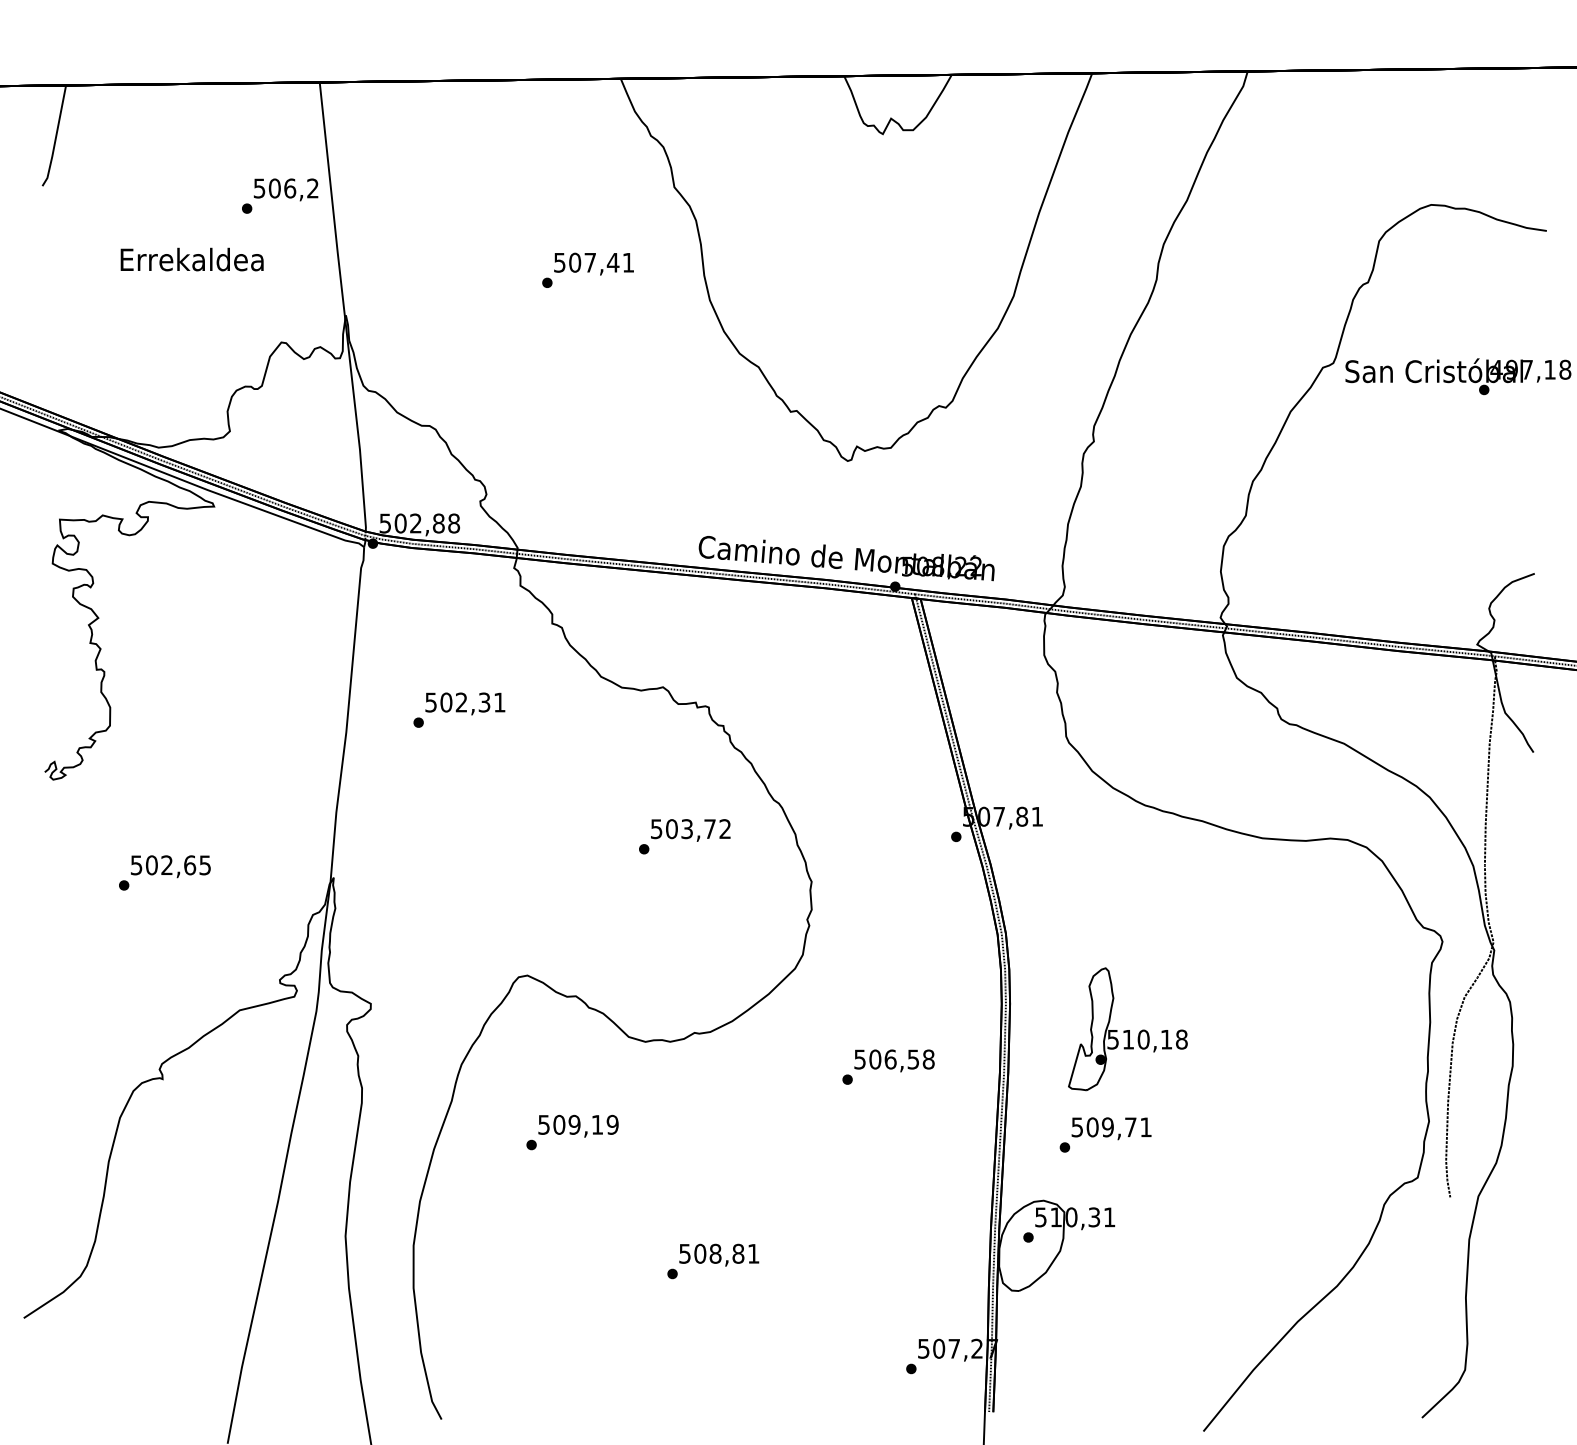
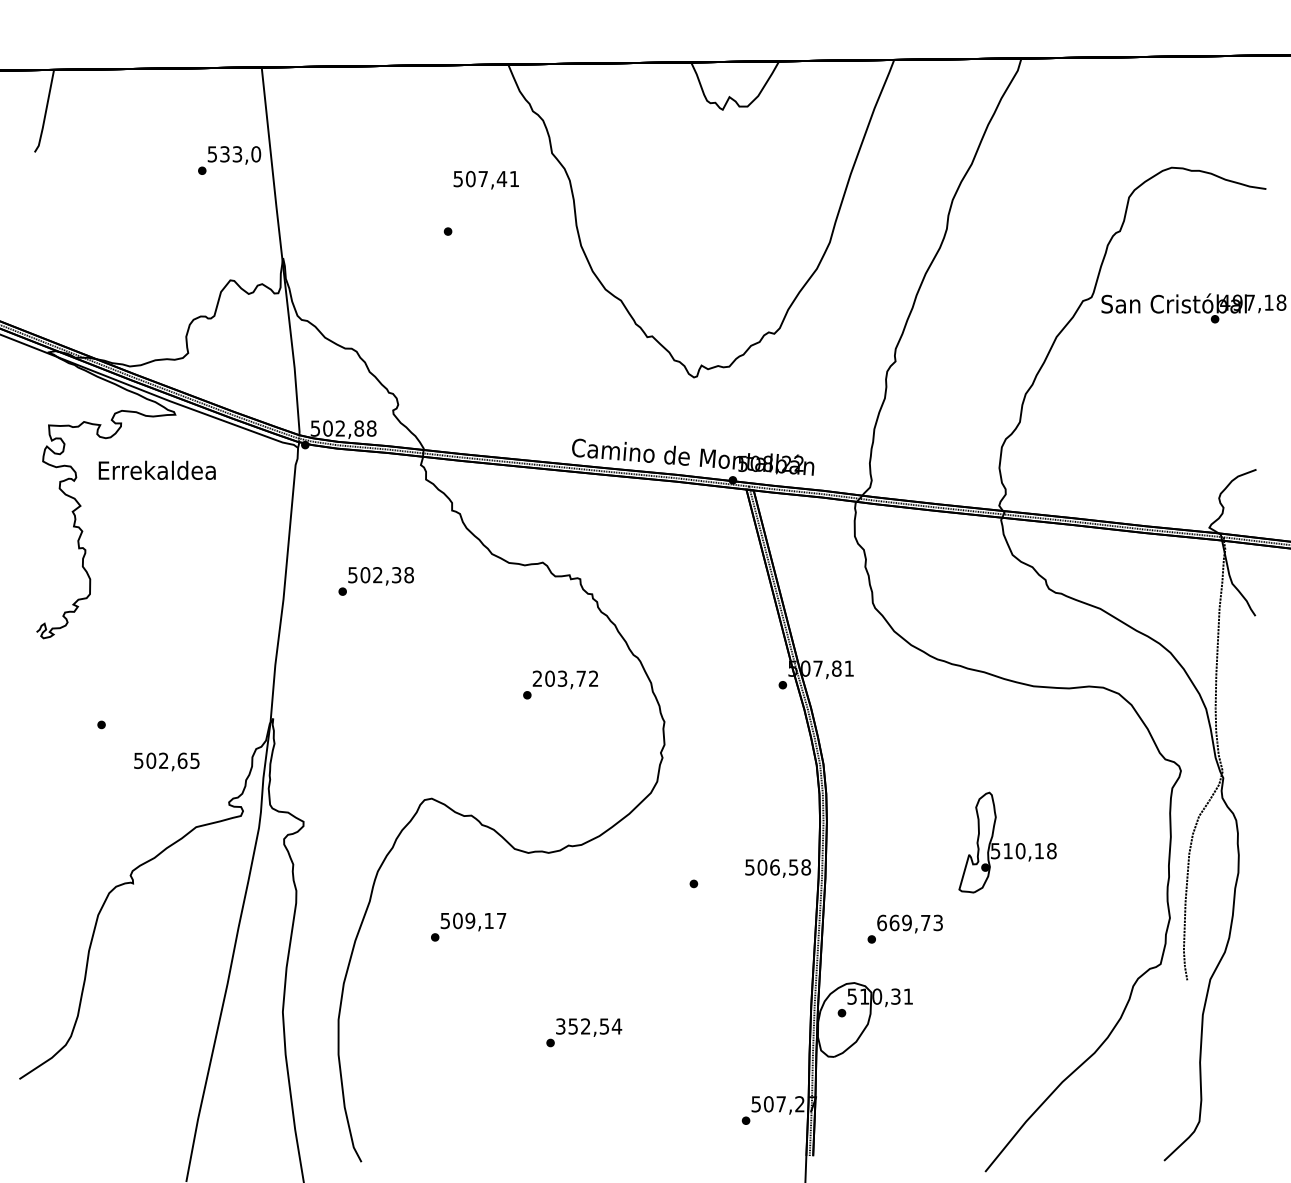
text: (293, 188) -> (240, 154), 506,2 -> 533,0
text: (191, 259) -> (156, 470), moved
text: (593, 263) -> (485, 179), moved
text: (499, 702) -> (408, 575), 502,31 -> 502,38
text: (656, 829) -> (537, 679), 503,72 -> 203,72
text: (170, 866) -> (166, 761), moved
part: (1127, 1029) -> (1007, 842), moved
text: (894, 1060) -> (778, 868), moved
text: (612, 1124) -> (501, 920), 509,19 -> 509,17
text: (1111, 1127) -> (909, 923), 509,71 -> 669,73
text: (719, 1253) -> (589, 1026), 508,81 -> 352,54

